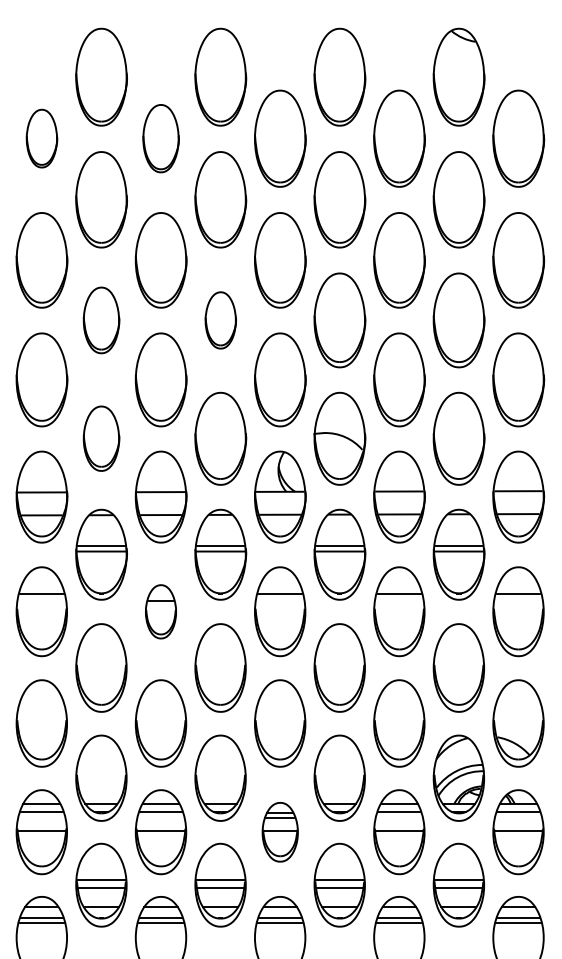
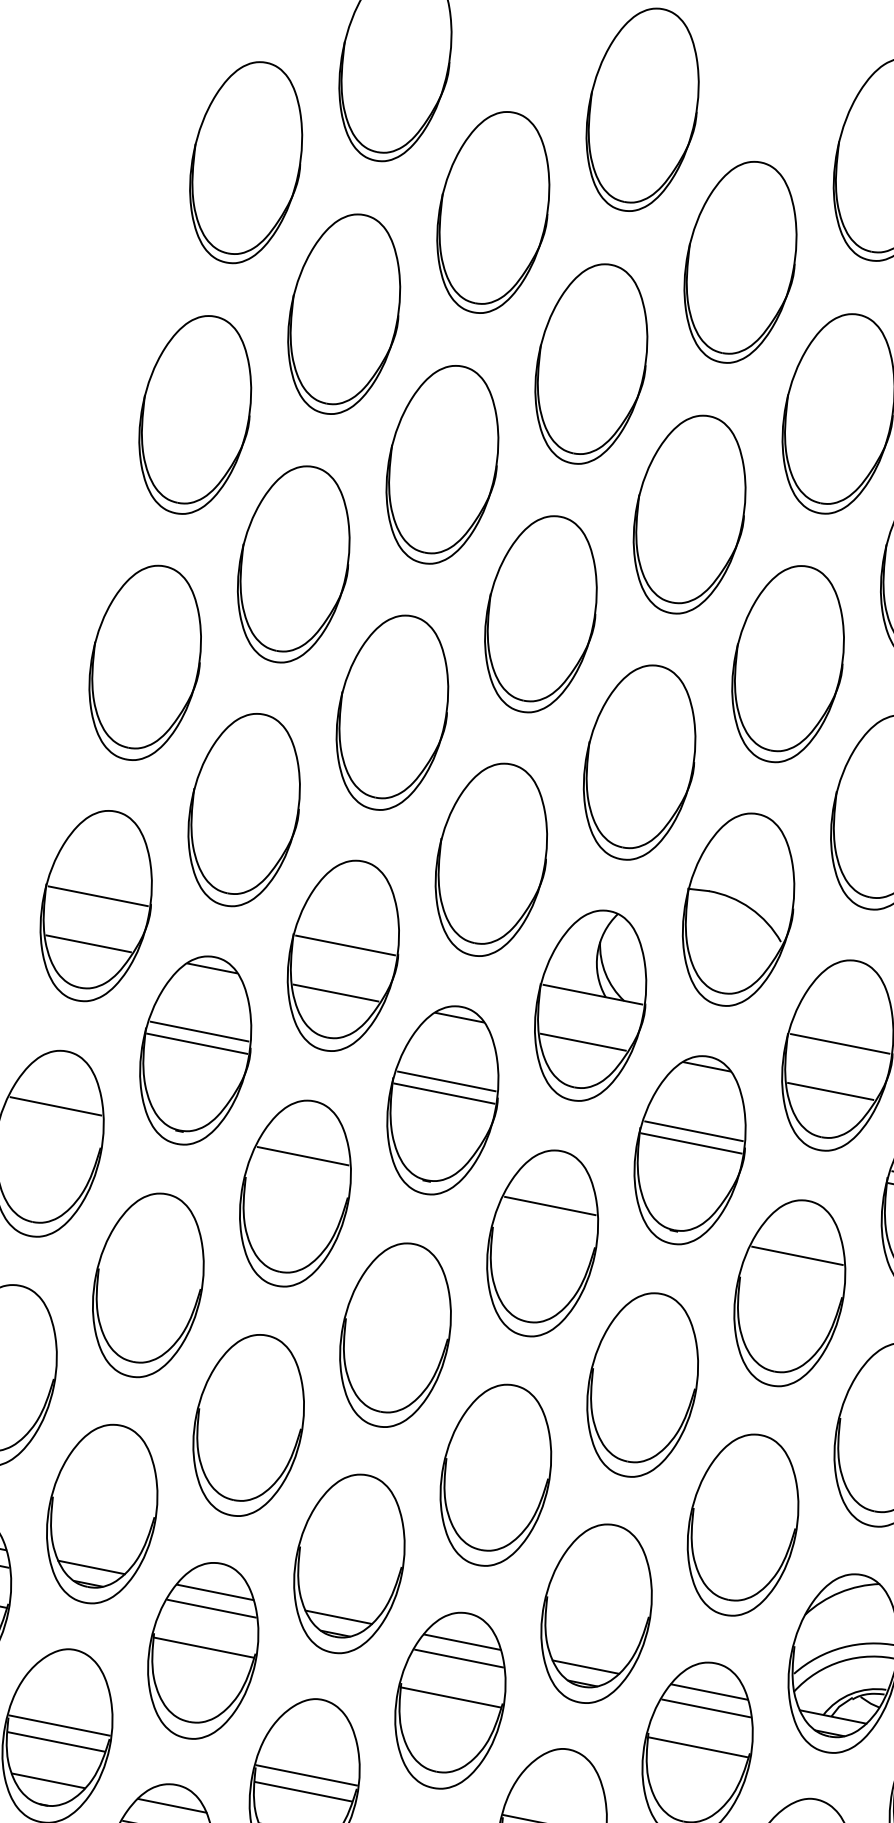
part: (41, 138) -> (245, 161), size x1.67
part: (160, 138) -> (492, 211), size x1.43
part: (101, 320) -> (293, 564), size x1.43
part: (220, 320) -> (540, 614), size x1.67
part: (101, 438) -> (244, 809), size x1.43
part: (160, 611) -> (294, 1192), size x1.67
part: (280, 832) -> (451, 1701), size x1.43

